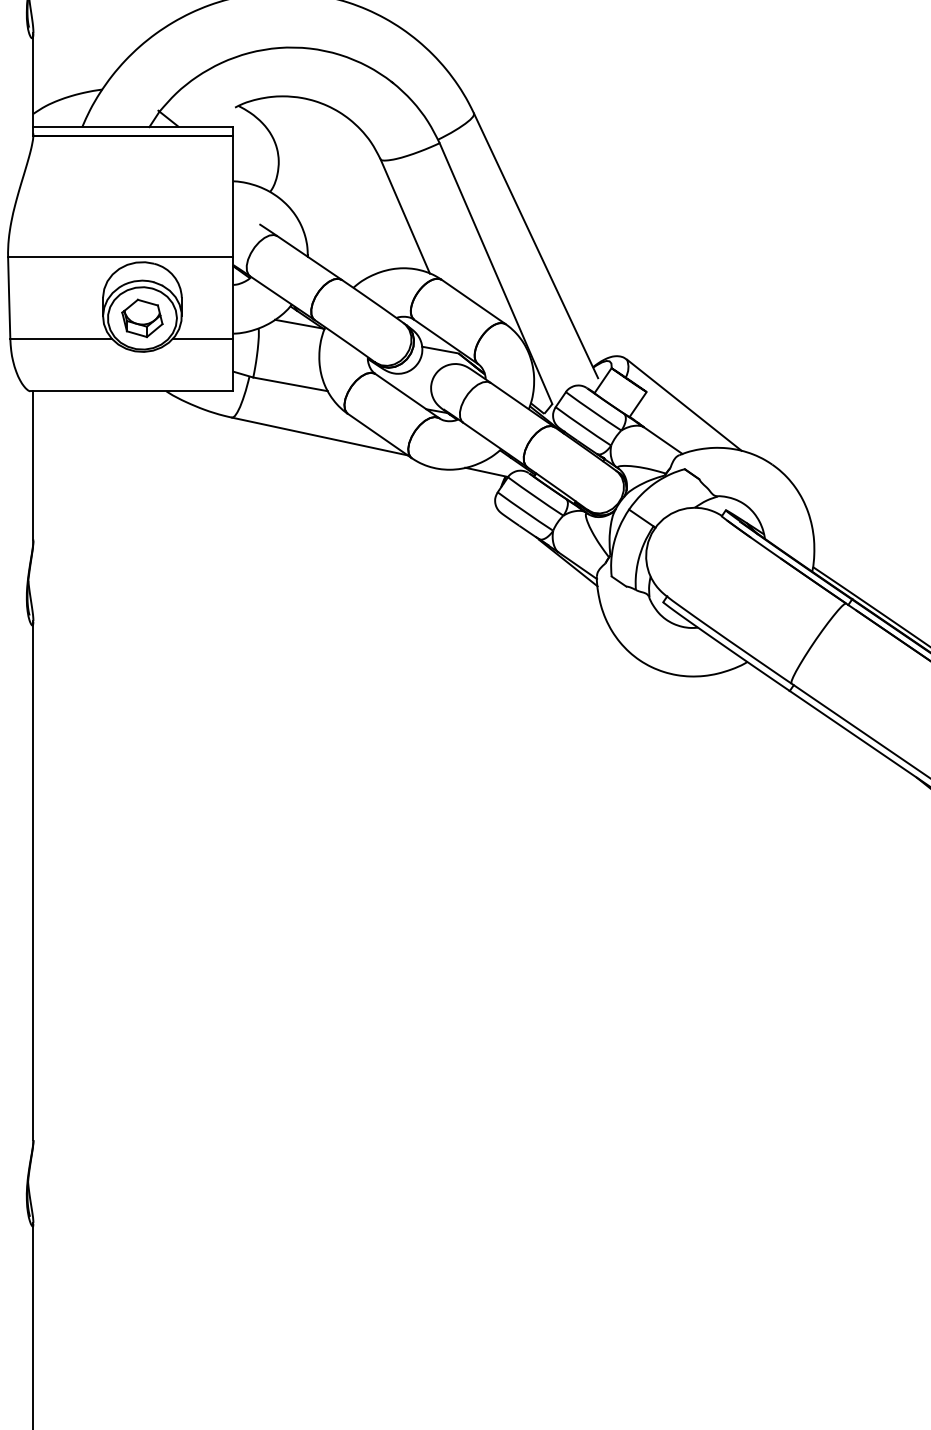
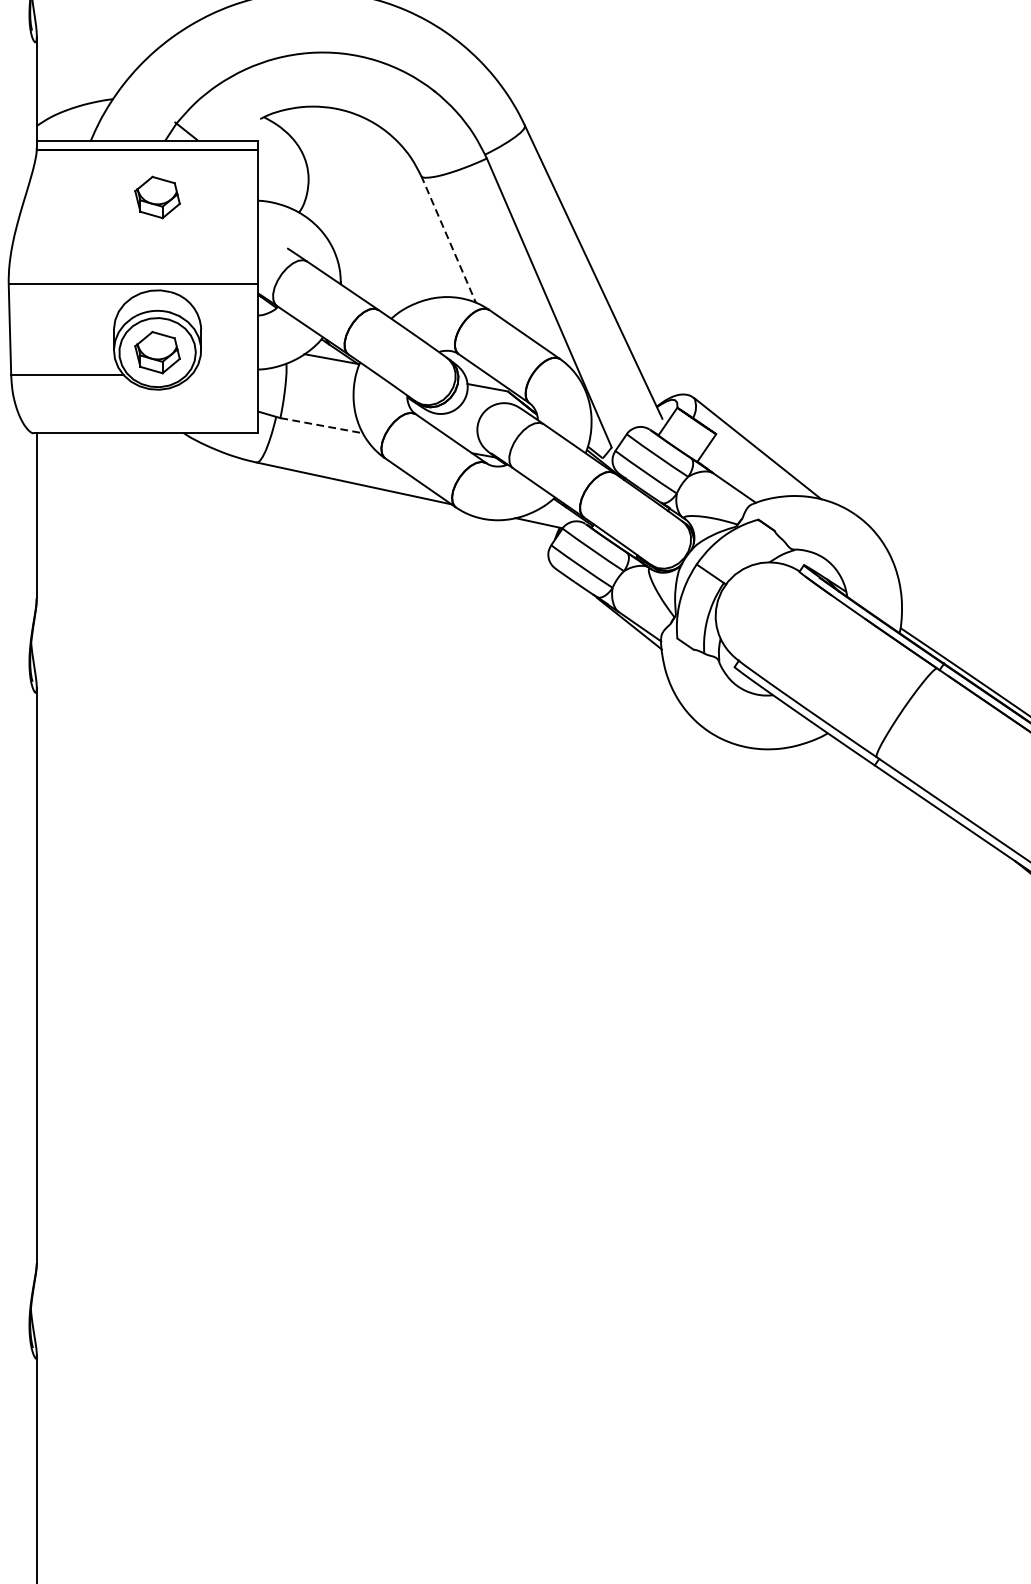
part: (142, 178) -> (157, 197), added
line: (405, 216) -> (449, 239), solid -> dashed
line: (202, 338) -> (224, 374), removed
line: (290, 384) -> (321, 425), solid -> dashed

